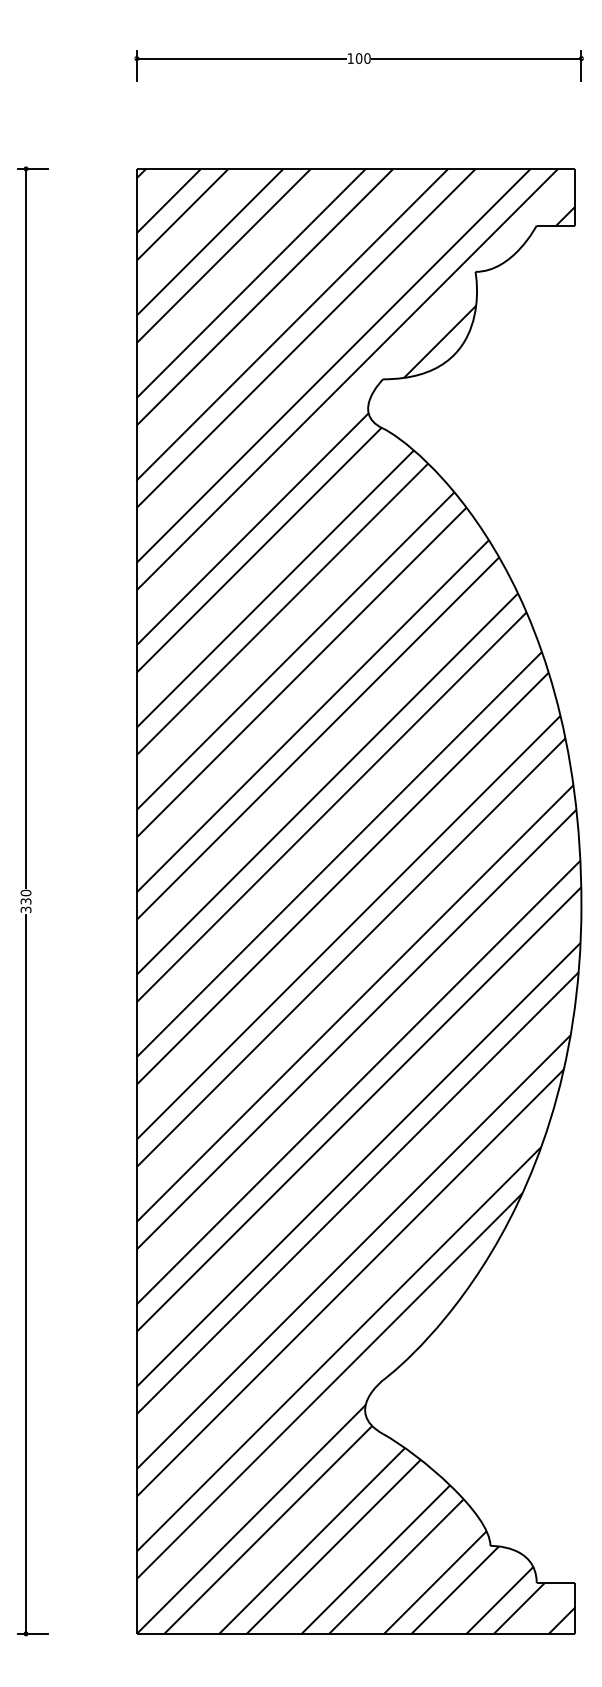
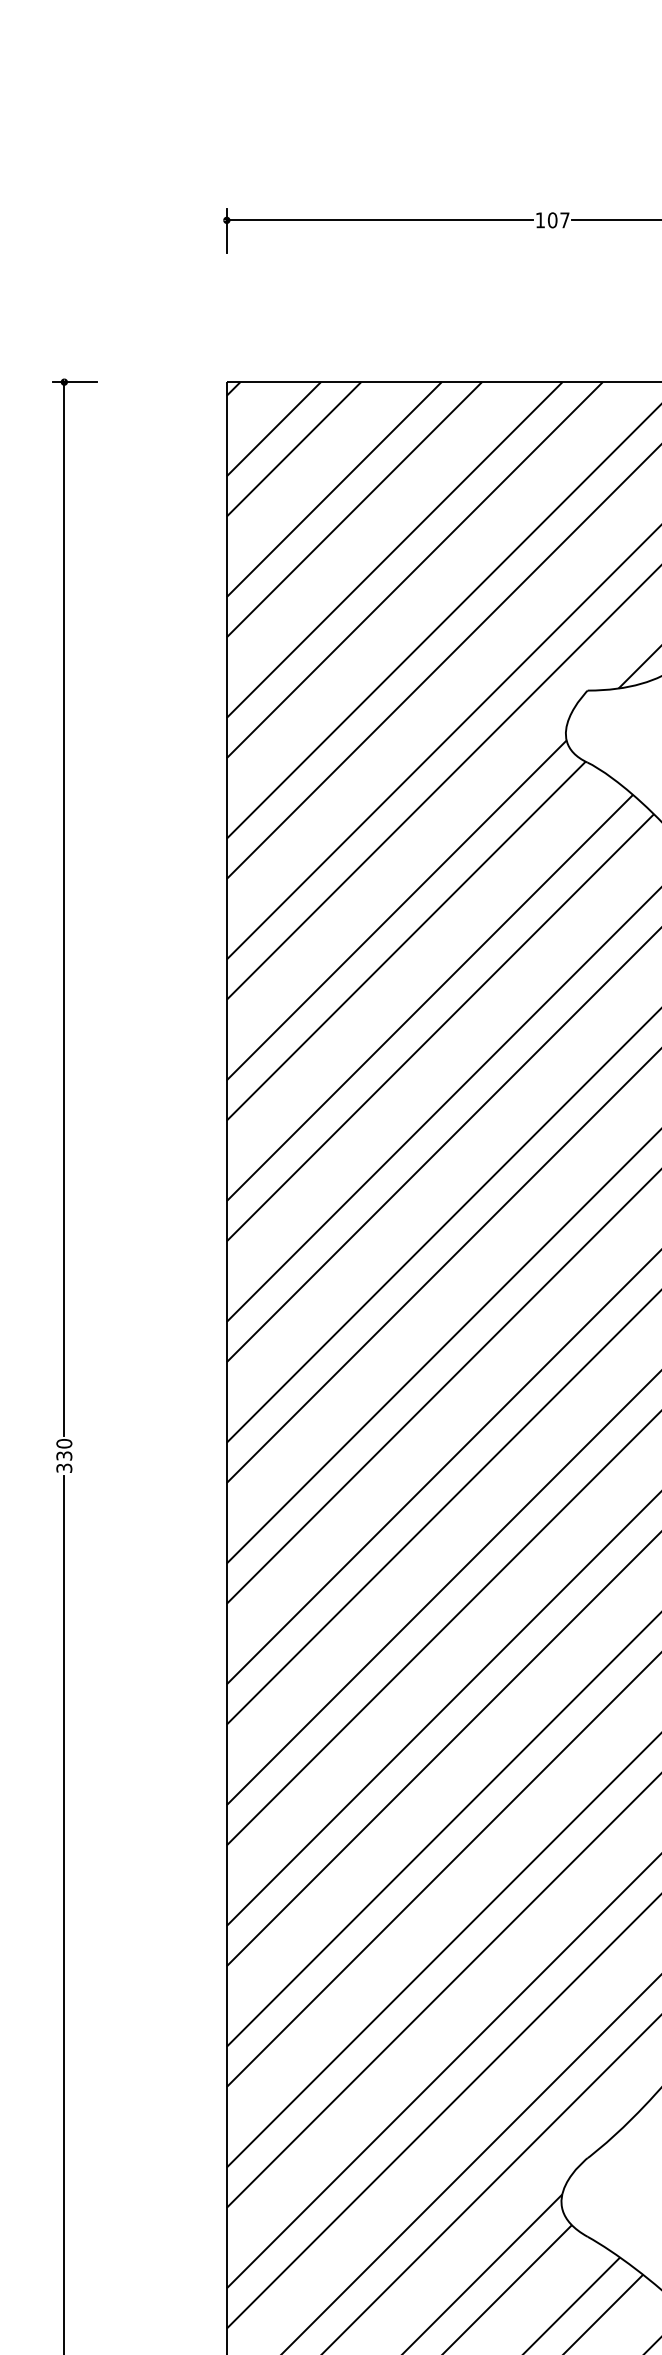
text: (367, 58) -> (564, 220), 100 -> 107

